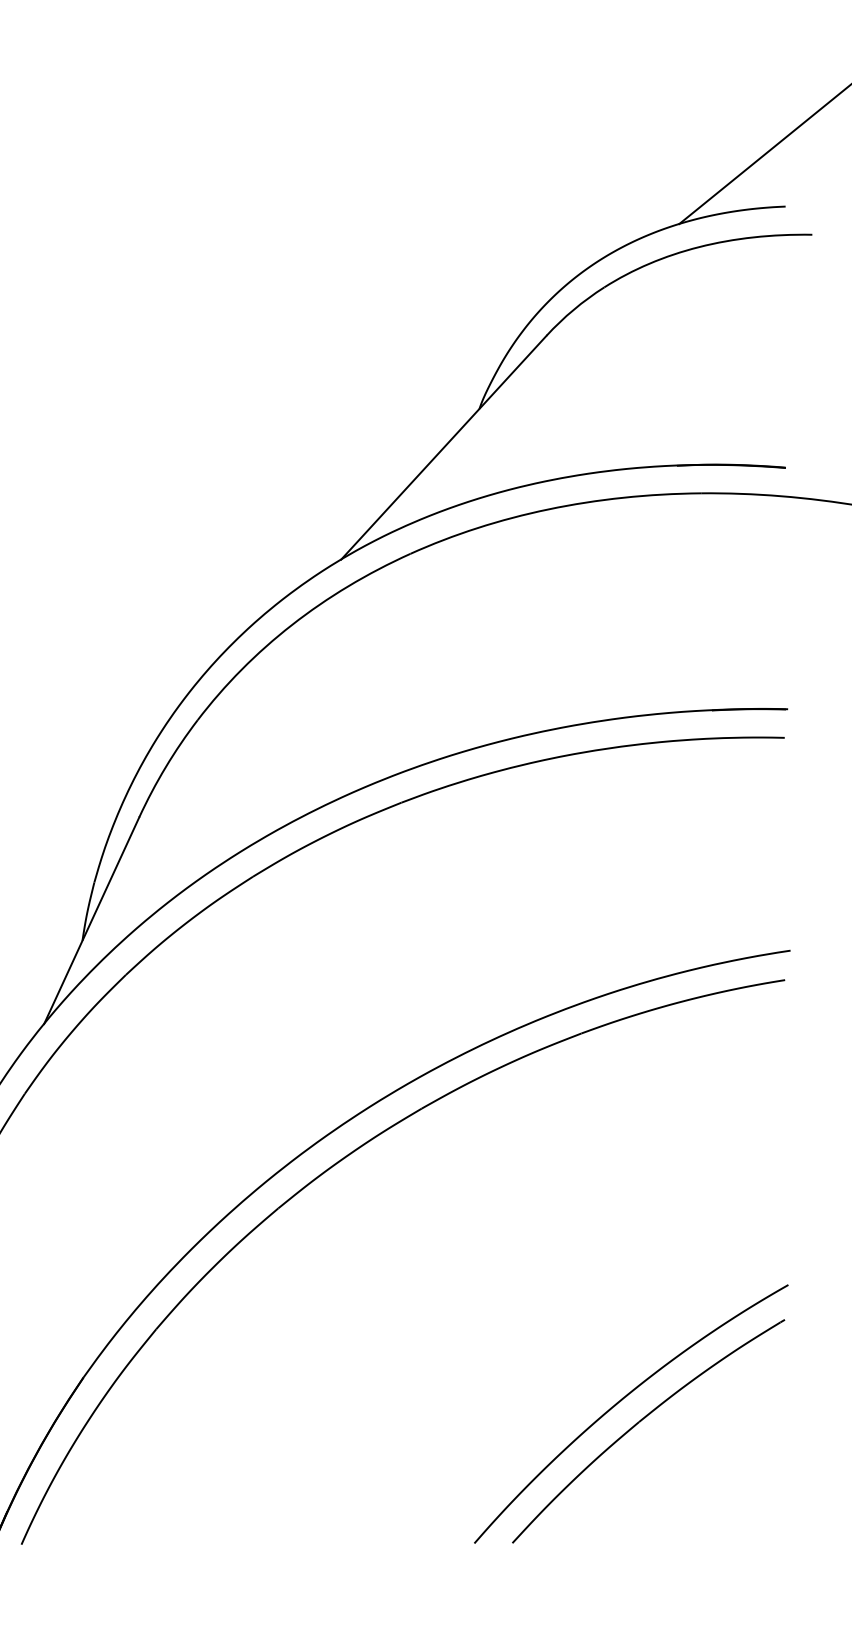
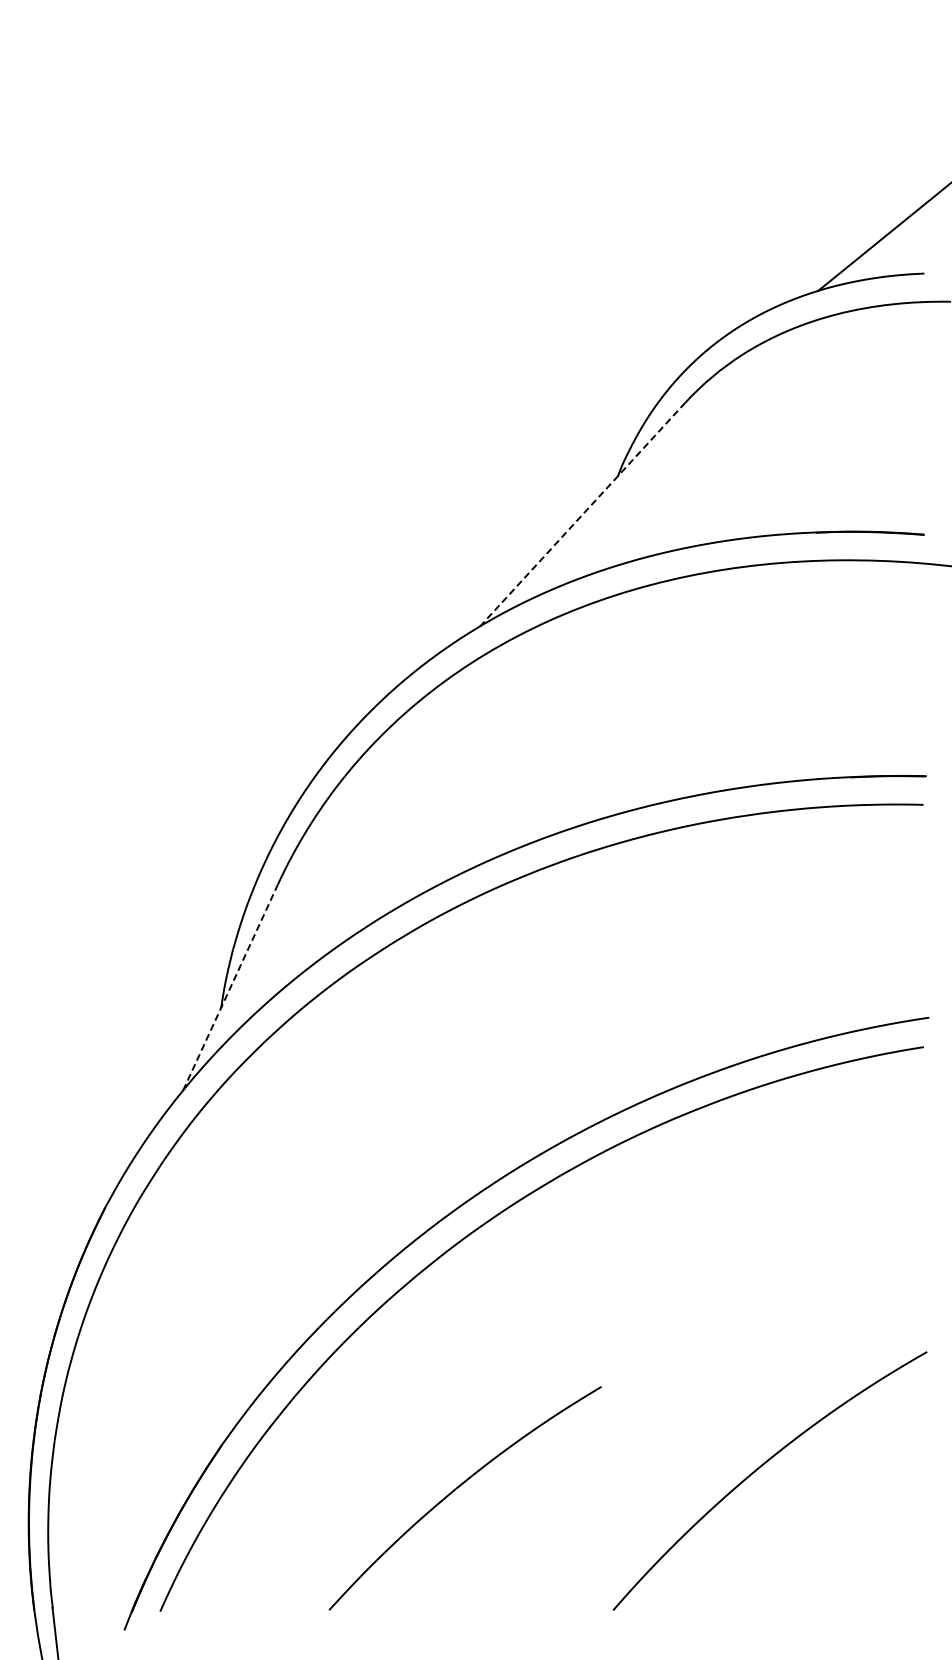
line: (443, 447) -> (582, 514), solid -> dashed
line: (91, 920) -> (230, 987), solid -> dashed
part: (641, 1421) -> (458, 1488), moved

